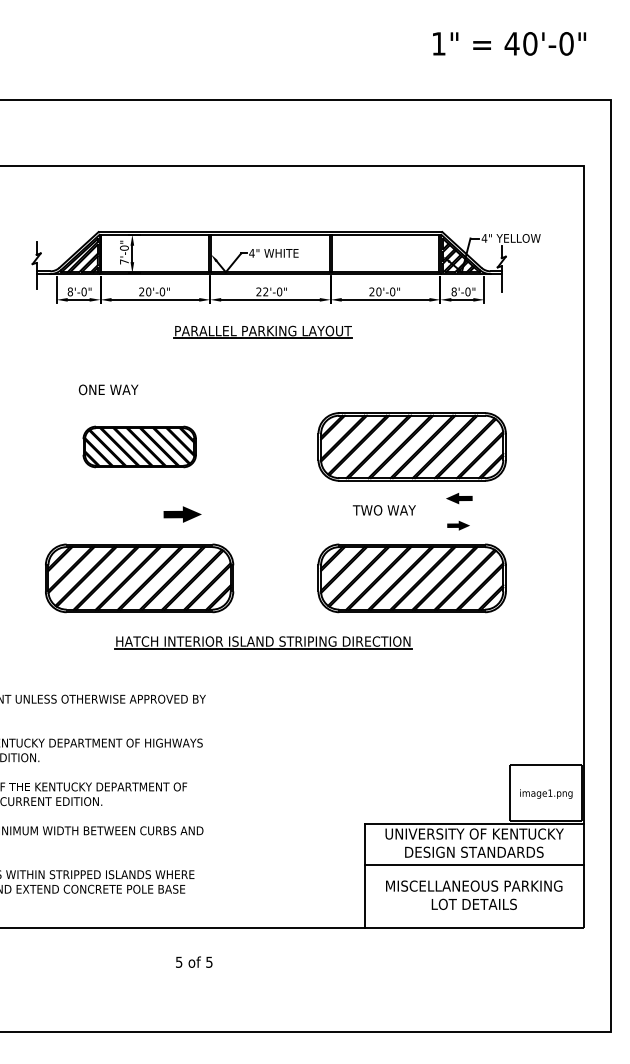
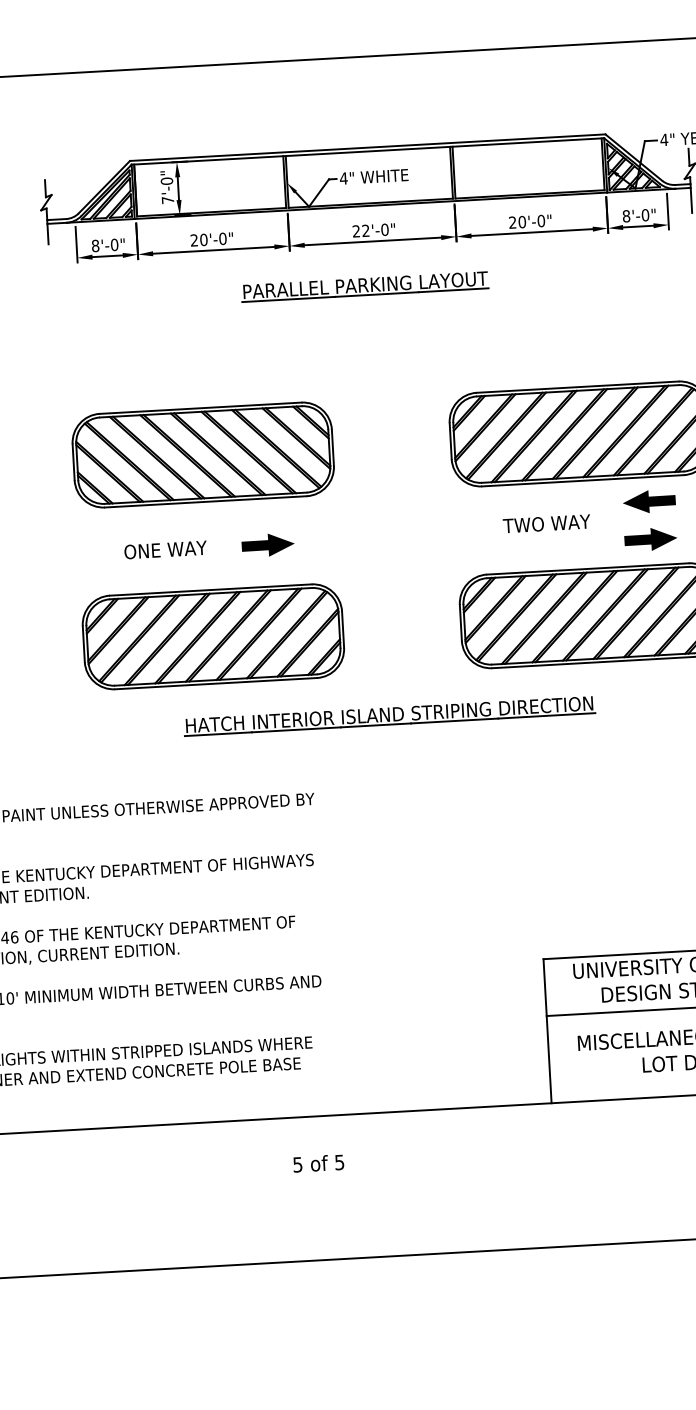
text: (108, 389) -> (165, 549), moved
part: (139, 446) -> (203, 454), size x1.67
part: (459, 498) -> (649, 501), size x1.43
part: (458, 525) -> (650, 539), size x1.67

